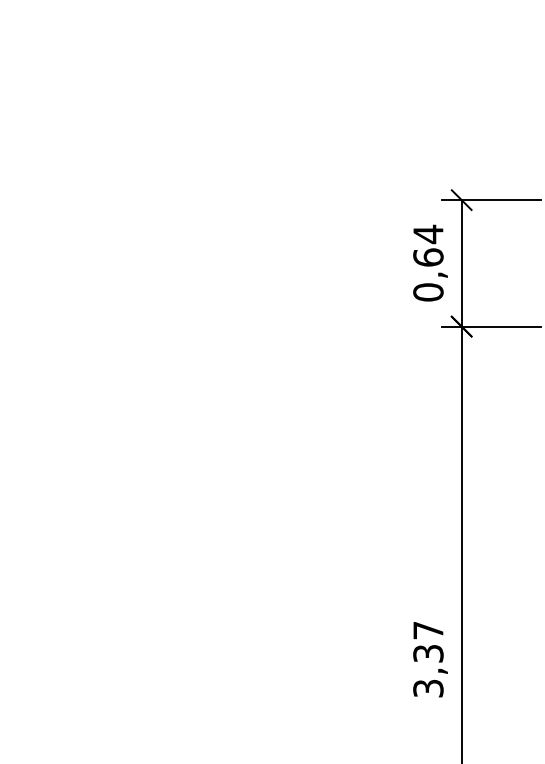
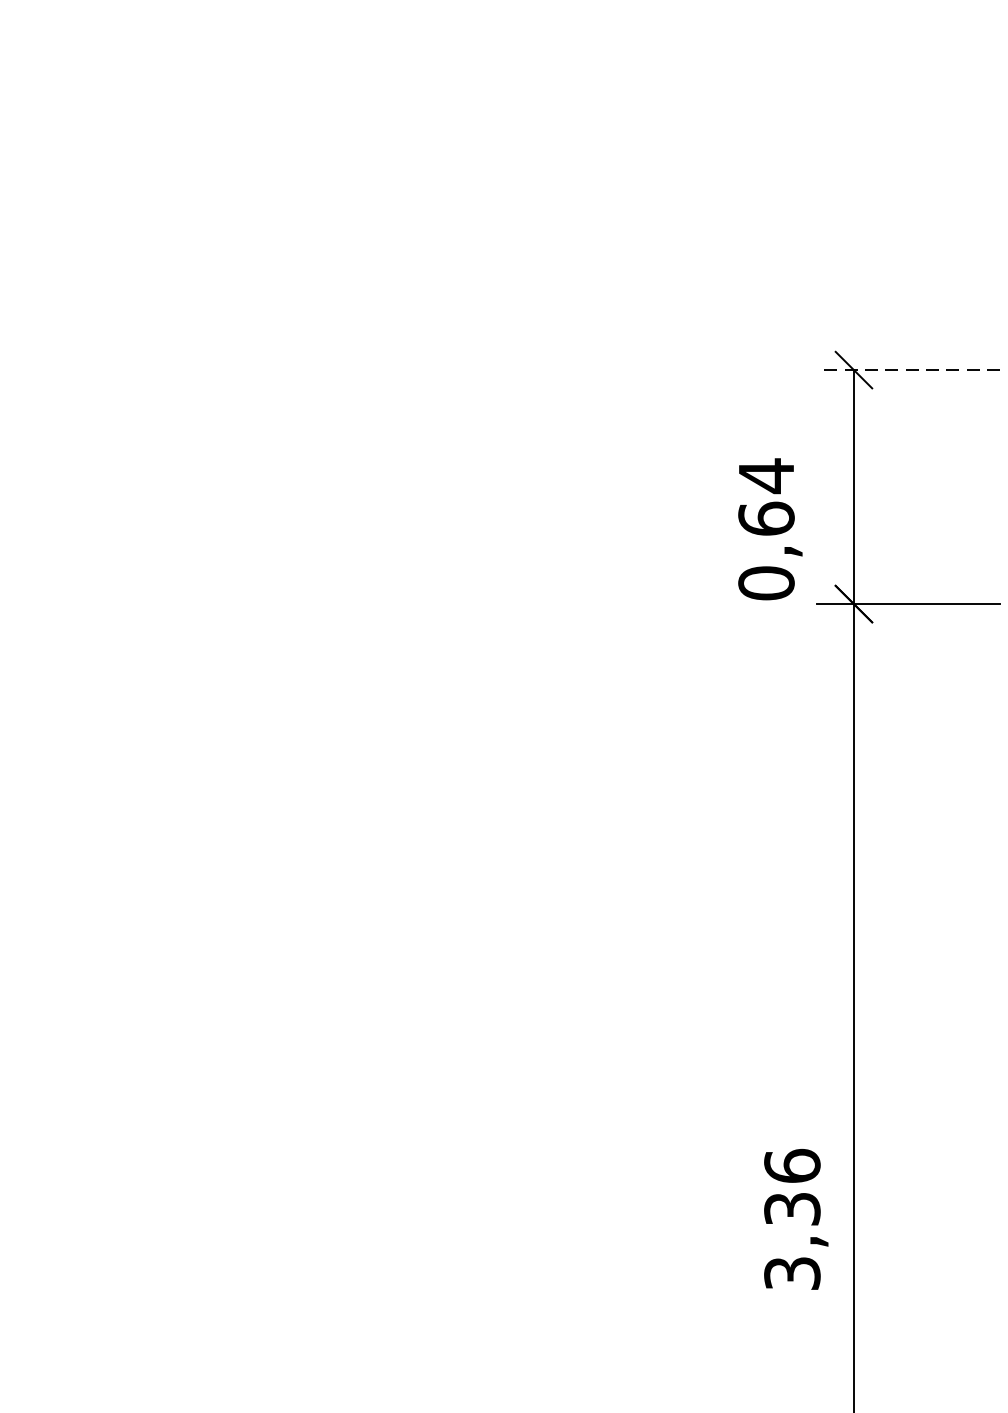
line: (490, 200) -> (907, 370), solid -> dashed
text: (430, 262) -> (770, 528), moved
text: (428, 630) -> (792, 1166), 3,37 -> 3,36

